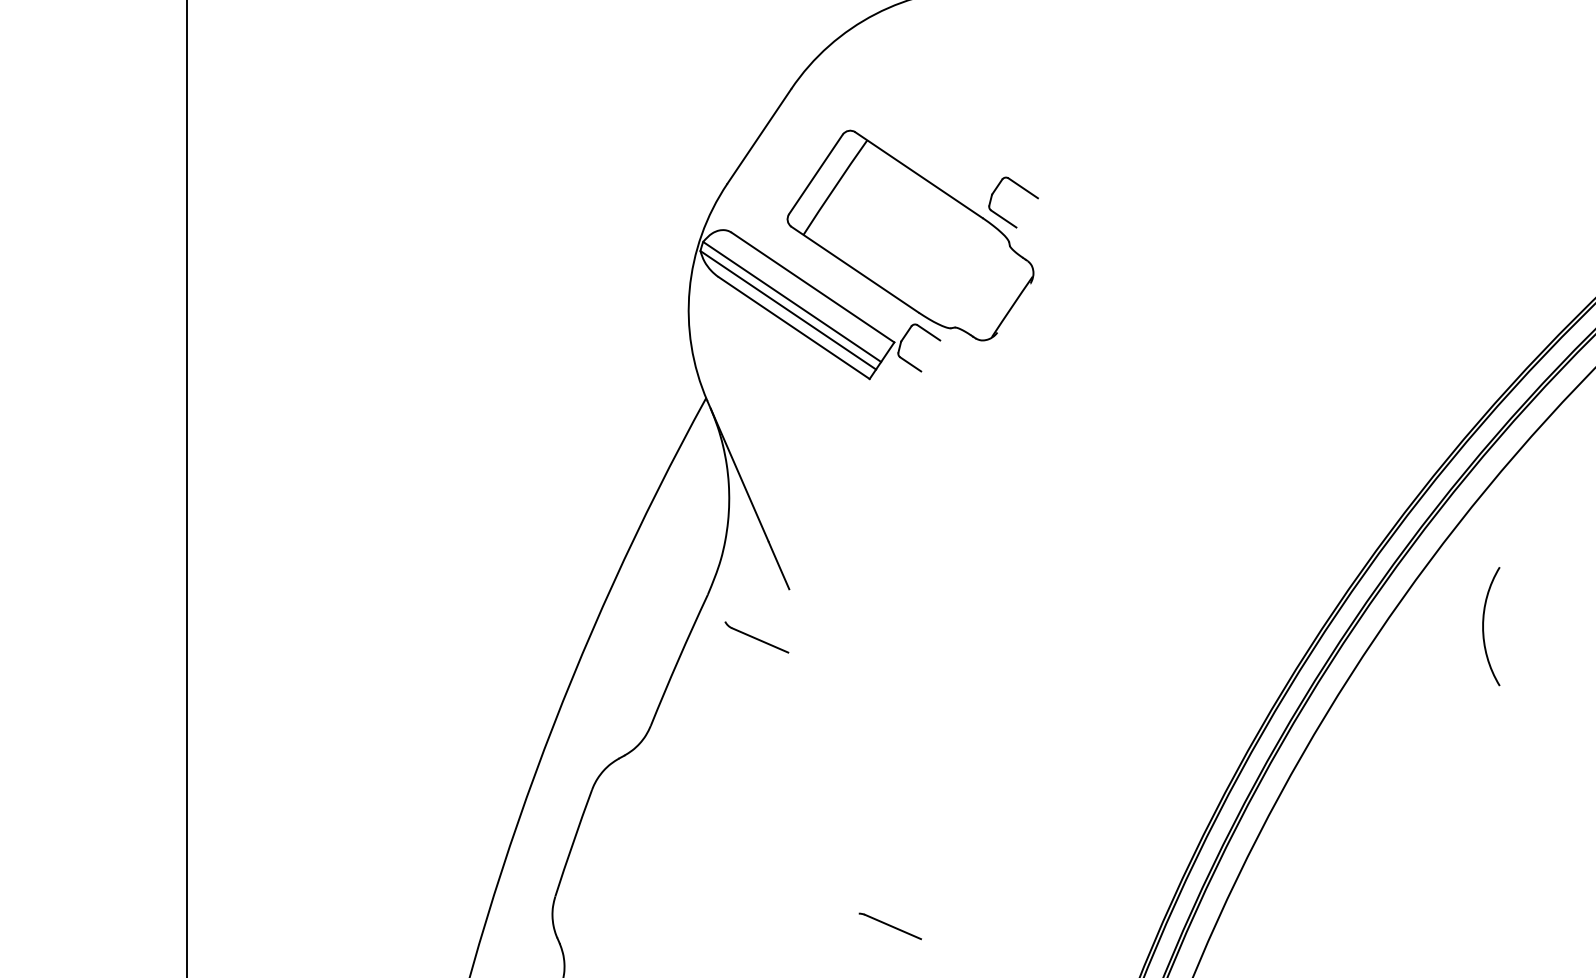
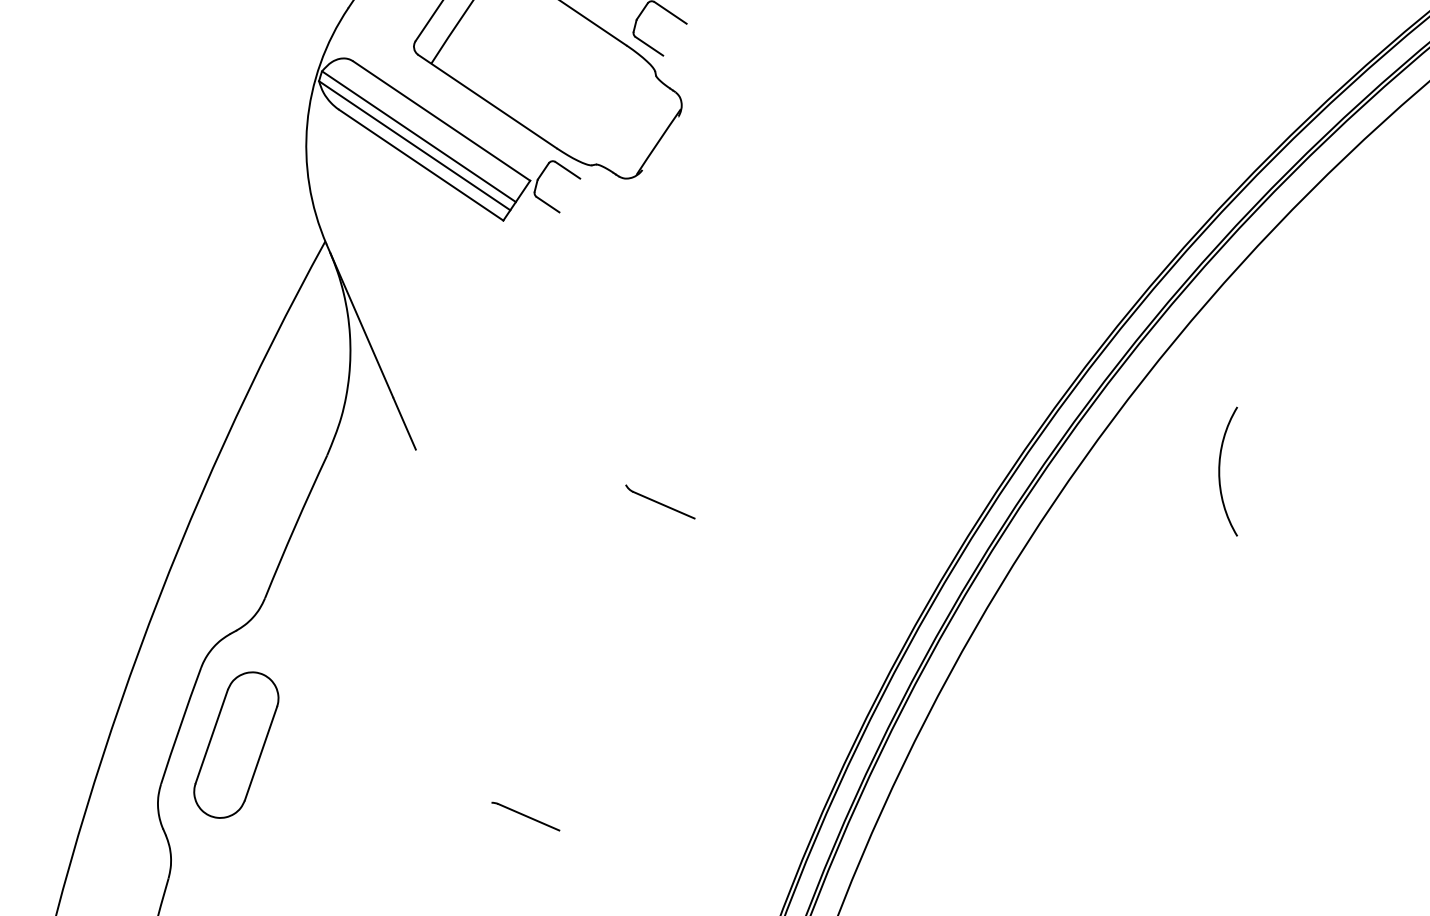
arc: (1483, 626) -> (1219, 471), moved
part: (756, 637) -> (659, 502), moved
part: (624, 860) -> (236, 744), added

